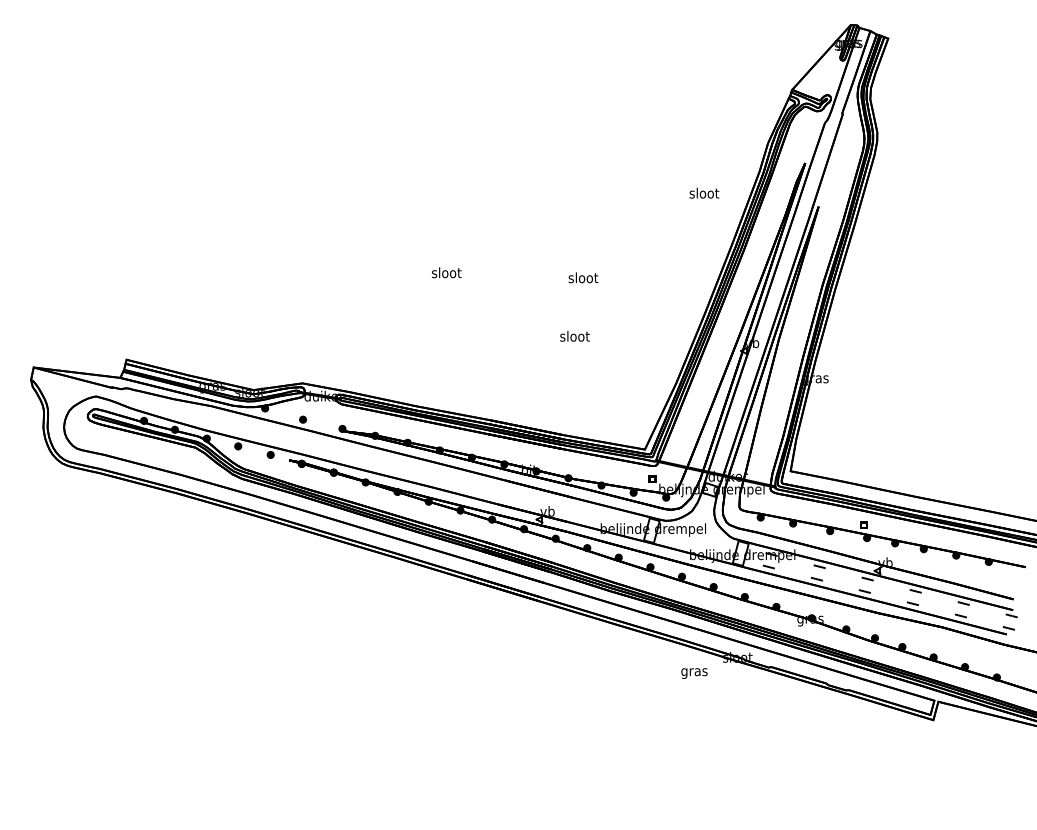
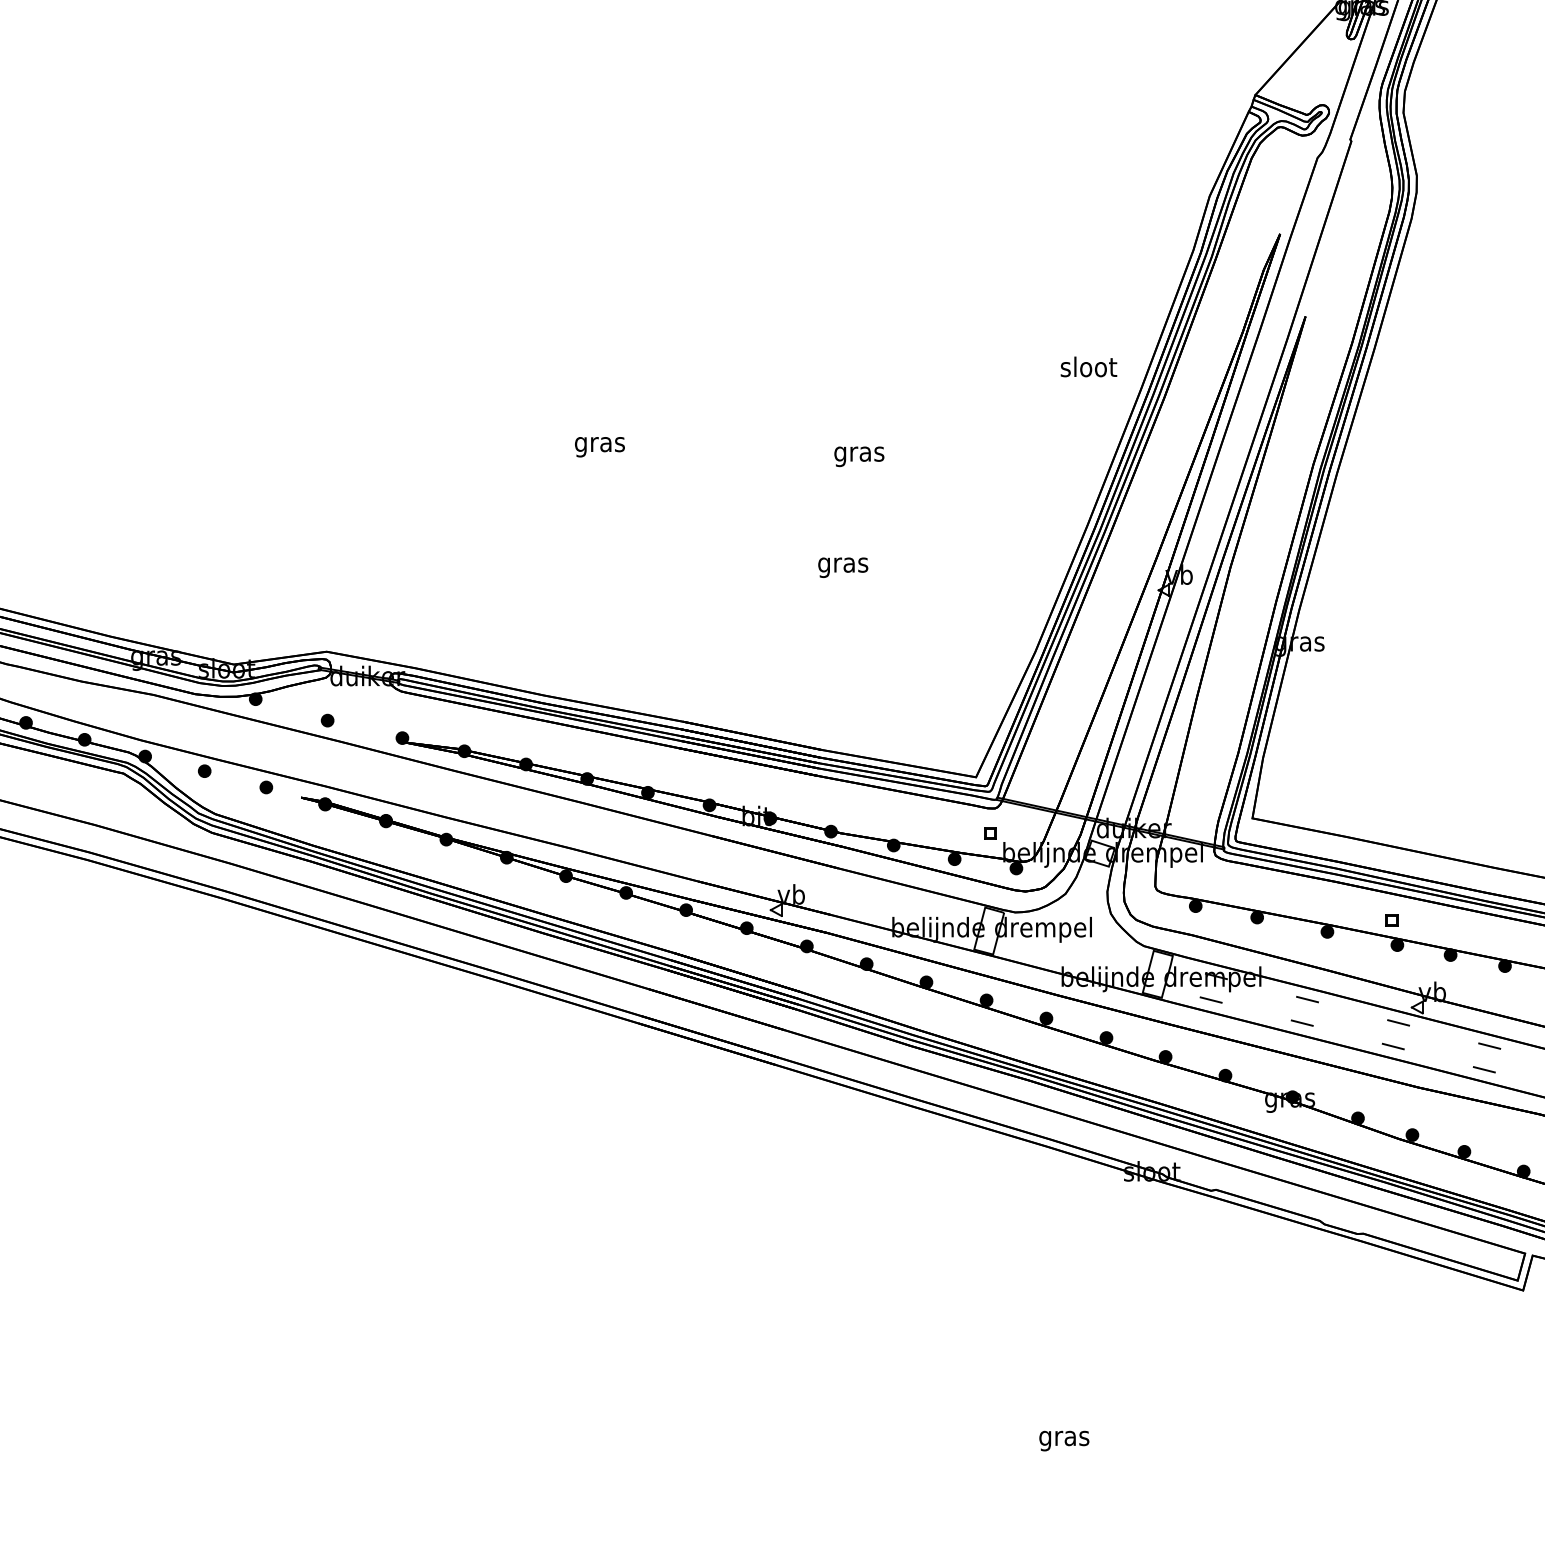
text: (704, 192) -> (1089, 365), moved
text: (446, 273) -> (599, 443), sloot -> gras
text: (583, 278) -> (859, 452), sloot -> gras
text: (574, 337) -> (842, 564), sloot -> gras
text: (694, 673) -> (1064, 1440), moved

